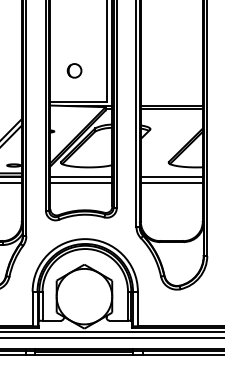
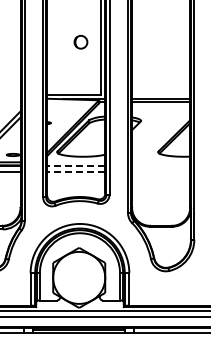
part: (74, 71) -> (80, 42), moved
line: (80, 176) -> (75, 165), solid -> dashed
line: (172, 176) -> (161, 165), removed
line: (80, 183) -> (75, 171), solid -> dashed
line: (172, 183) -> (161, 171), removed

